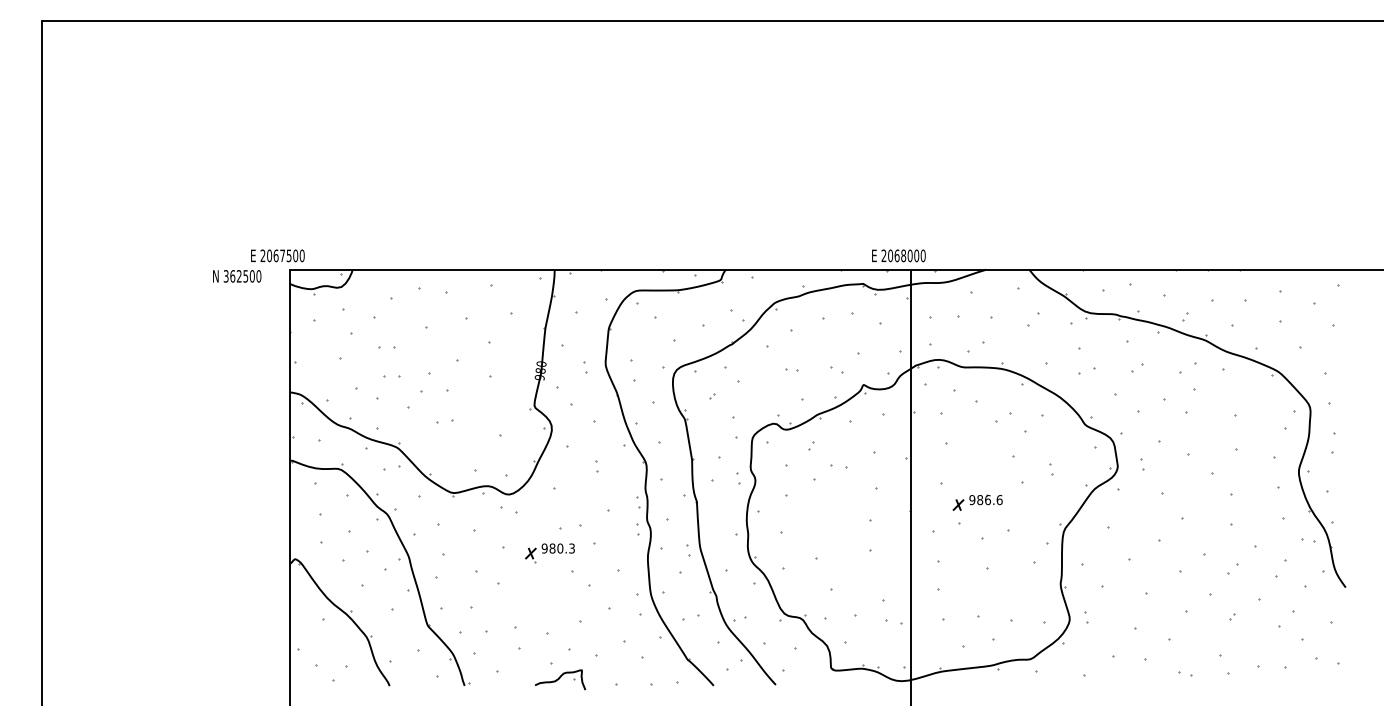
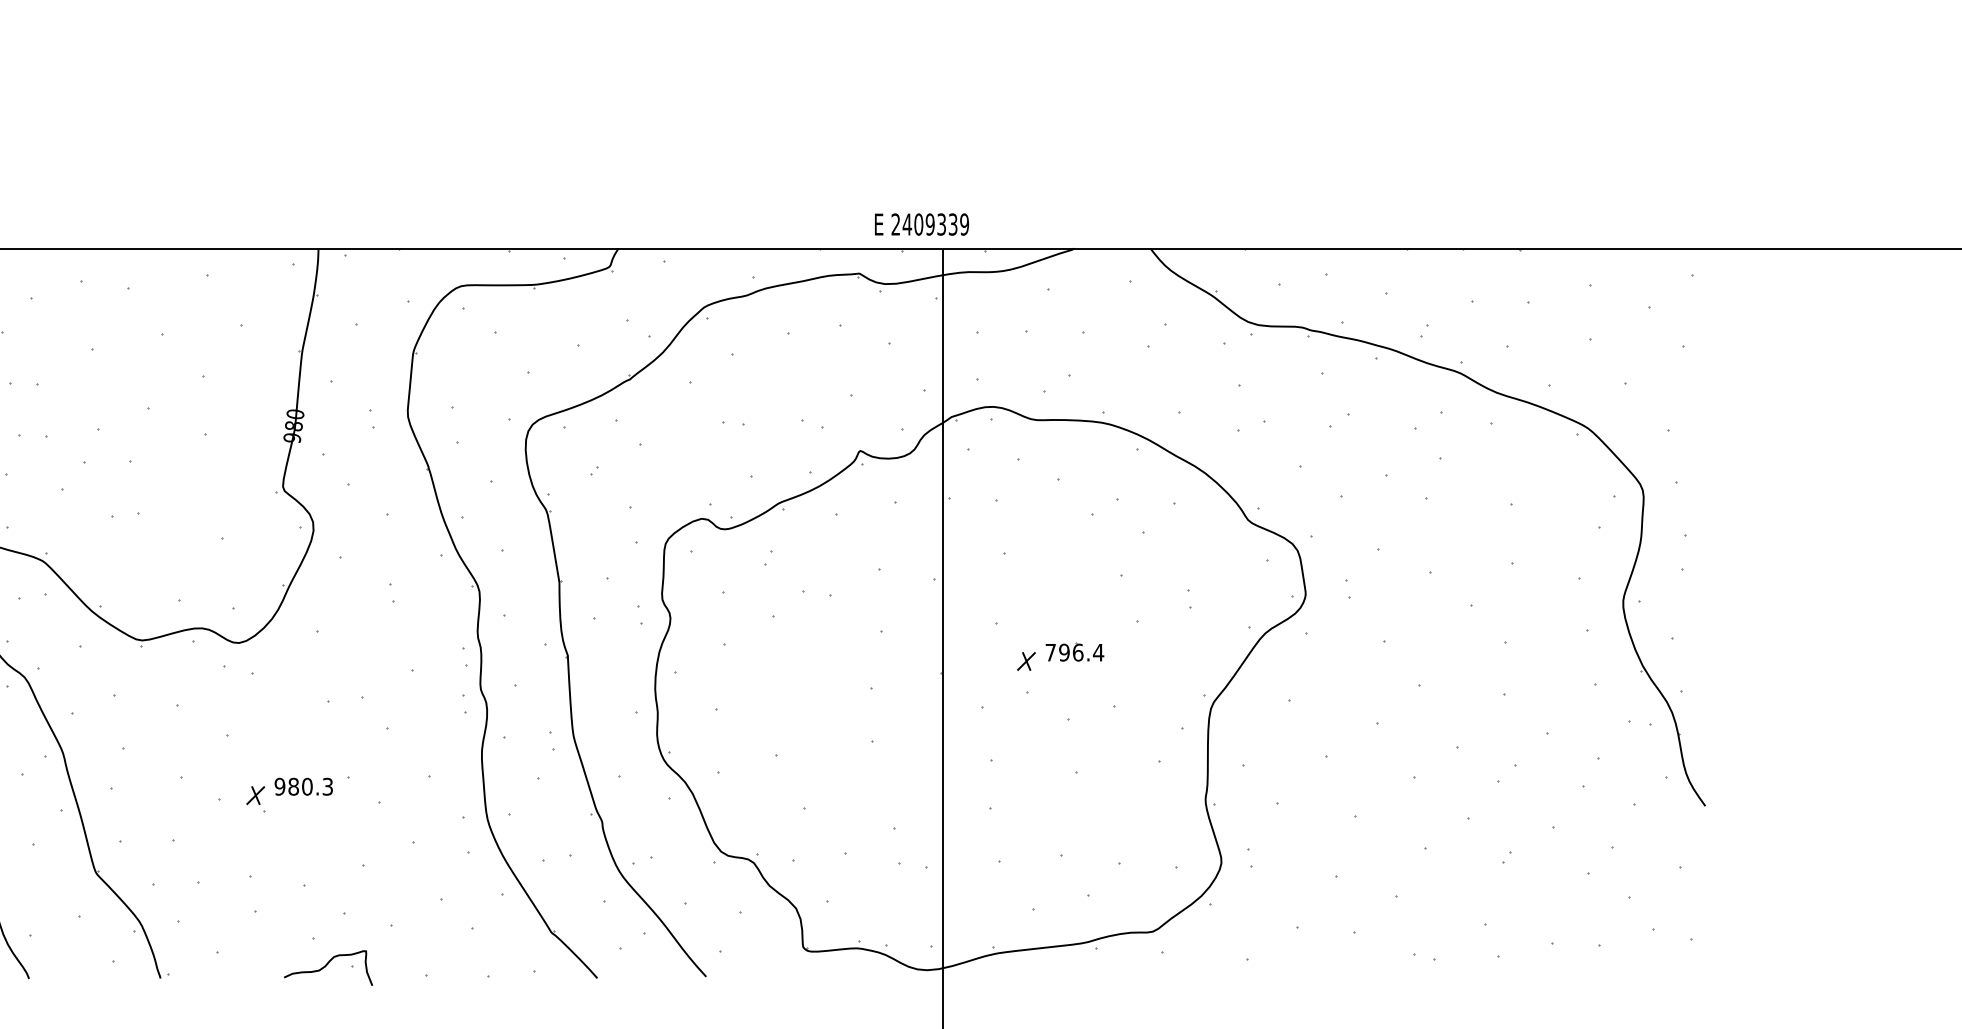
text: (906, 255) -> (935, 223), 2068000 -> 2409339
text: (985, 500) -> (1073, 653), 986.6 -> 796.4
part: (549, 553) -> (288, 795), moved

